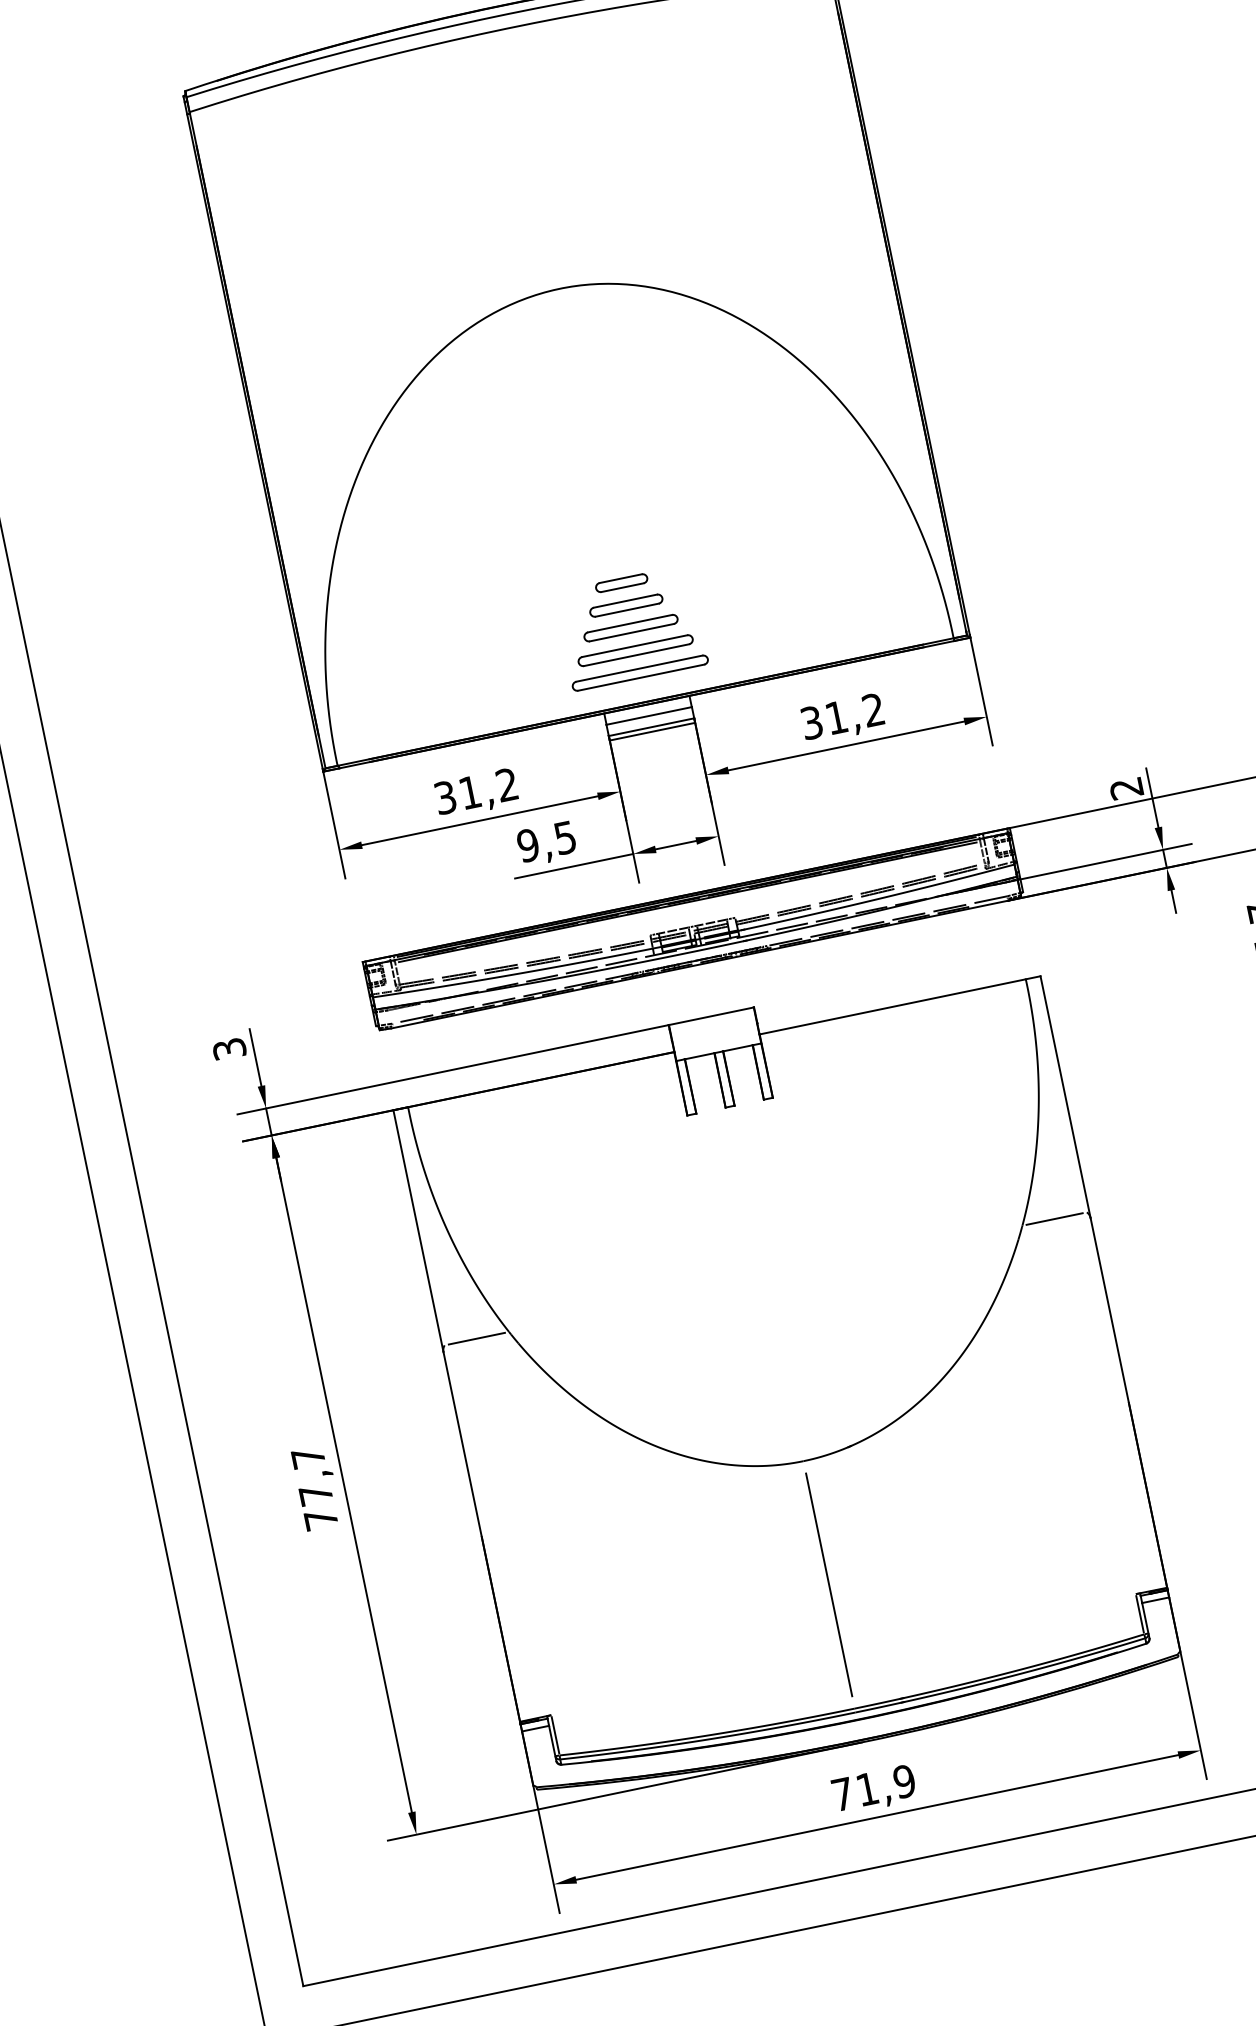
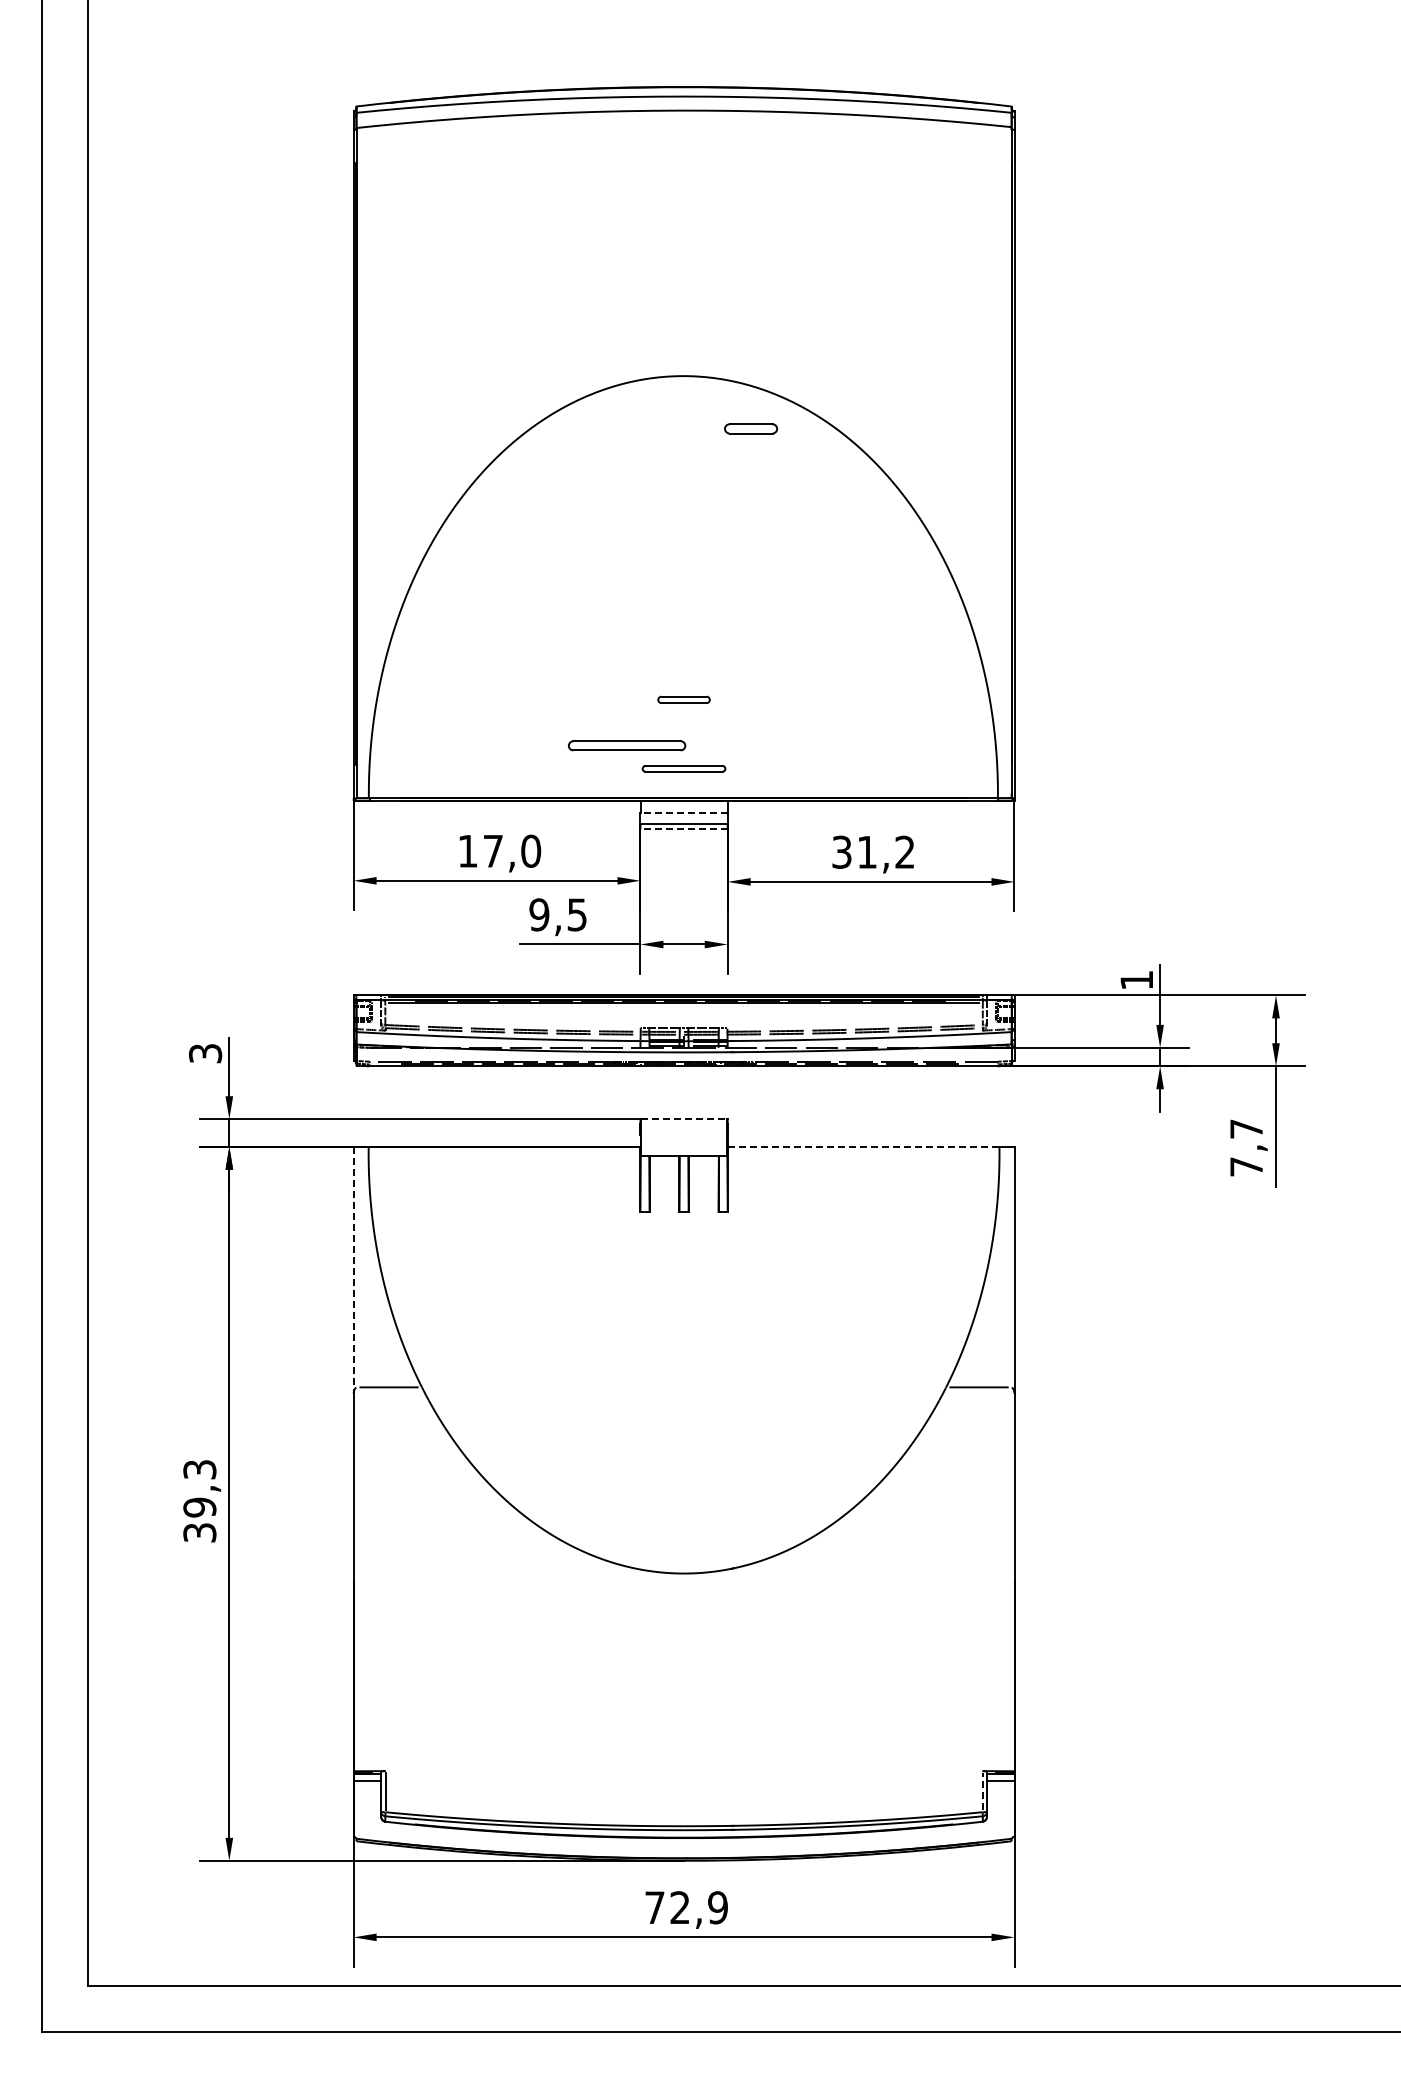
part: (621, 582) -> (750, 428), moved
part: (625, 605) -> (683, 699), size x0.7
part: (630, 627) -> (683, 722), removed
part: (636, 650) -> (627, 745), moved
part: (639, 672) -> (683, 768), size x0.6
line: (649, 715) -> (684, 812), solid -> dashed
line: (652, 731) -> (684, 828), solid -> dashed
text: (1126, 788) -> (1136, 980), 2 -> 1
text: (476, 790) -> (499, 850), 31,2 -> 17,0
line: (892, 1006) -> (863, 1146), solid -> dashed
line: (711, 1016) -> (684, 1119), solid -> dashed
line: (418, 1231) -> (353, 1270), solid -> dashed
text: (314, 1488) -> (199, 1501), 77,7 -> 39,3
line: (829, 1584) -> (684, 1699), removed
line: (1139, 1614) -> (982, 1791), solid -> dashed
text: (866, 1789) -> (679, 1907), 71,9 -> 72,9

